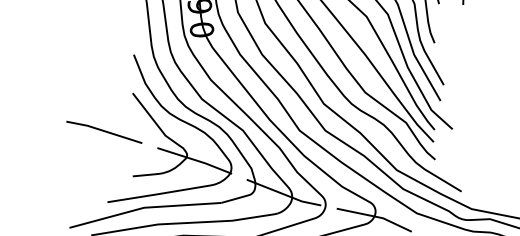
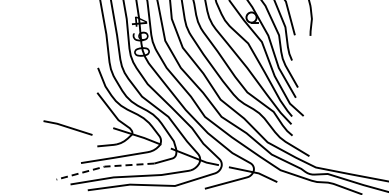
line: (103, 131) -> (67, 127), moved
line: (143, 207) -> (104, 166), solid -> dashed

